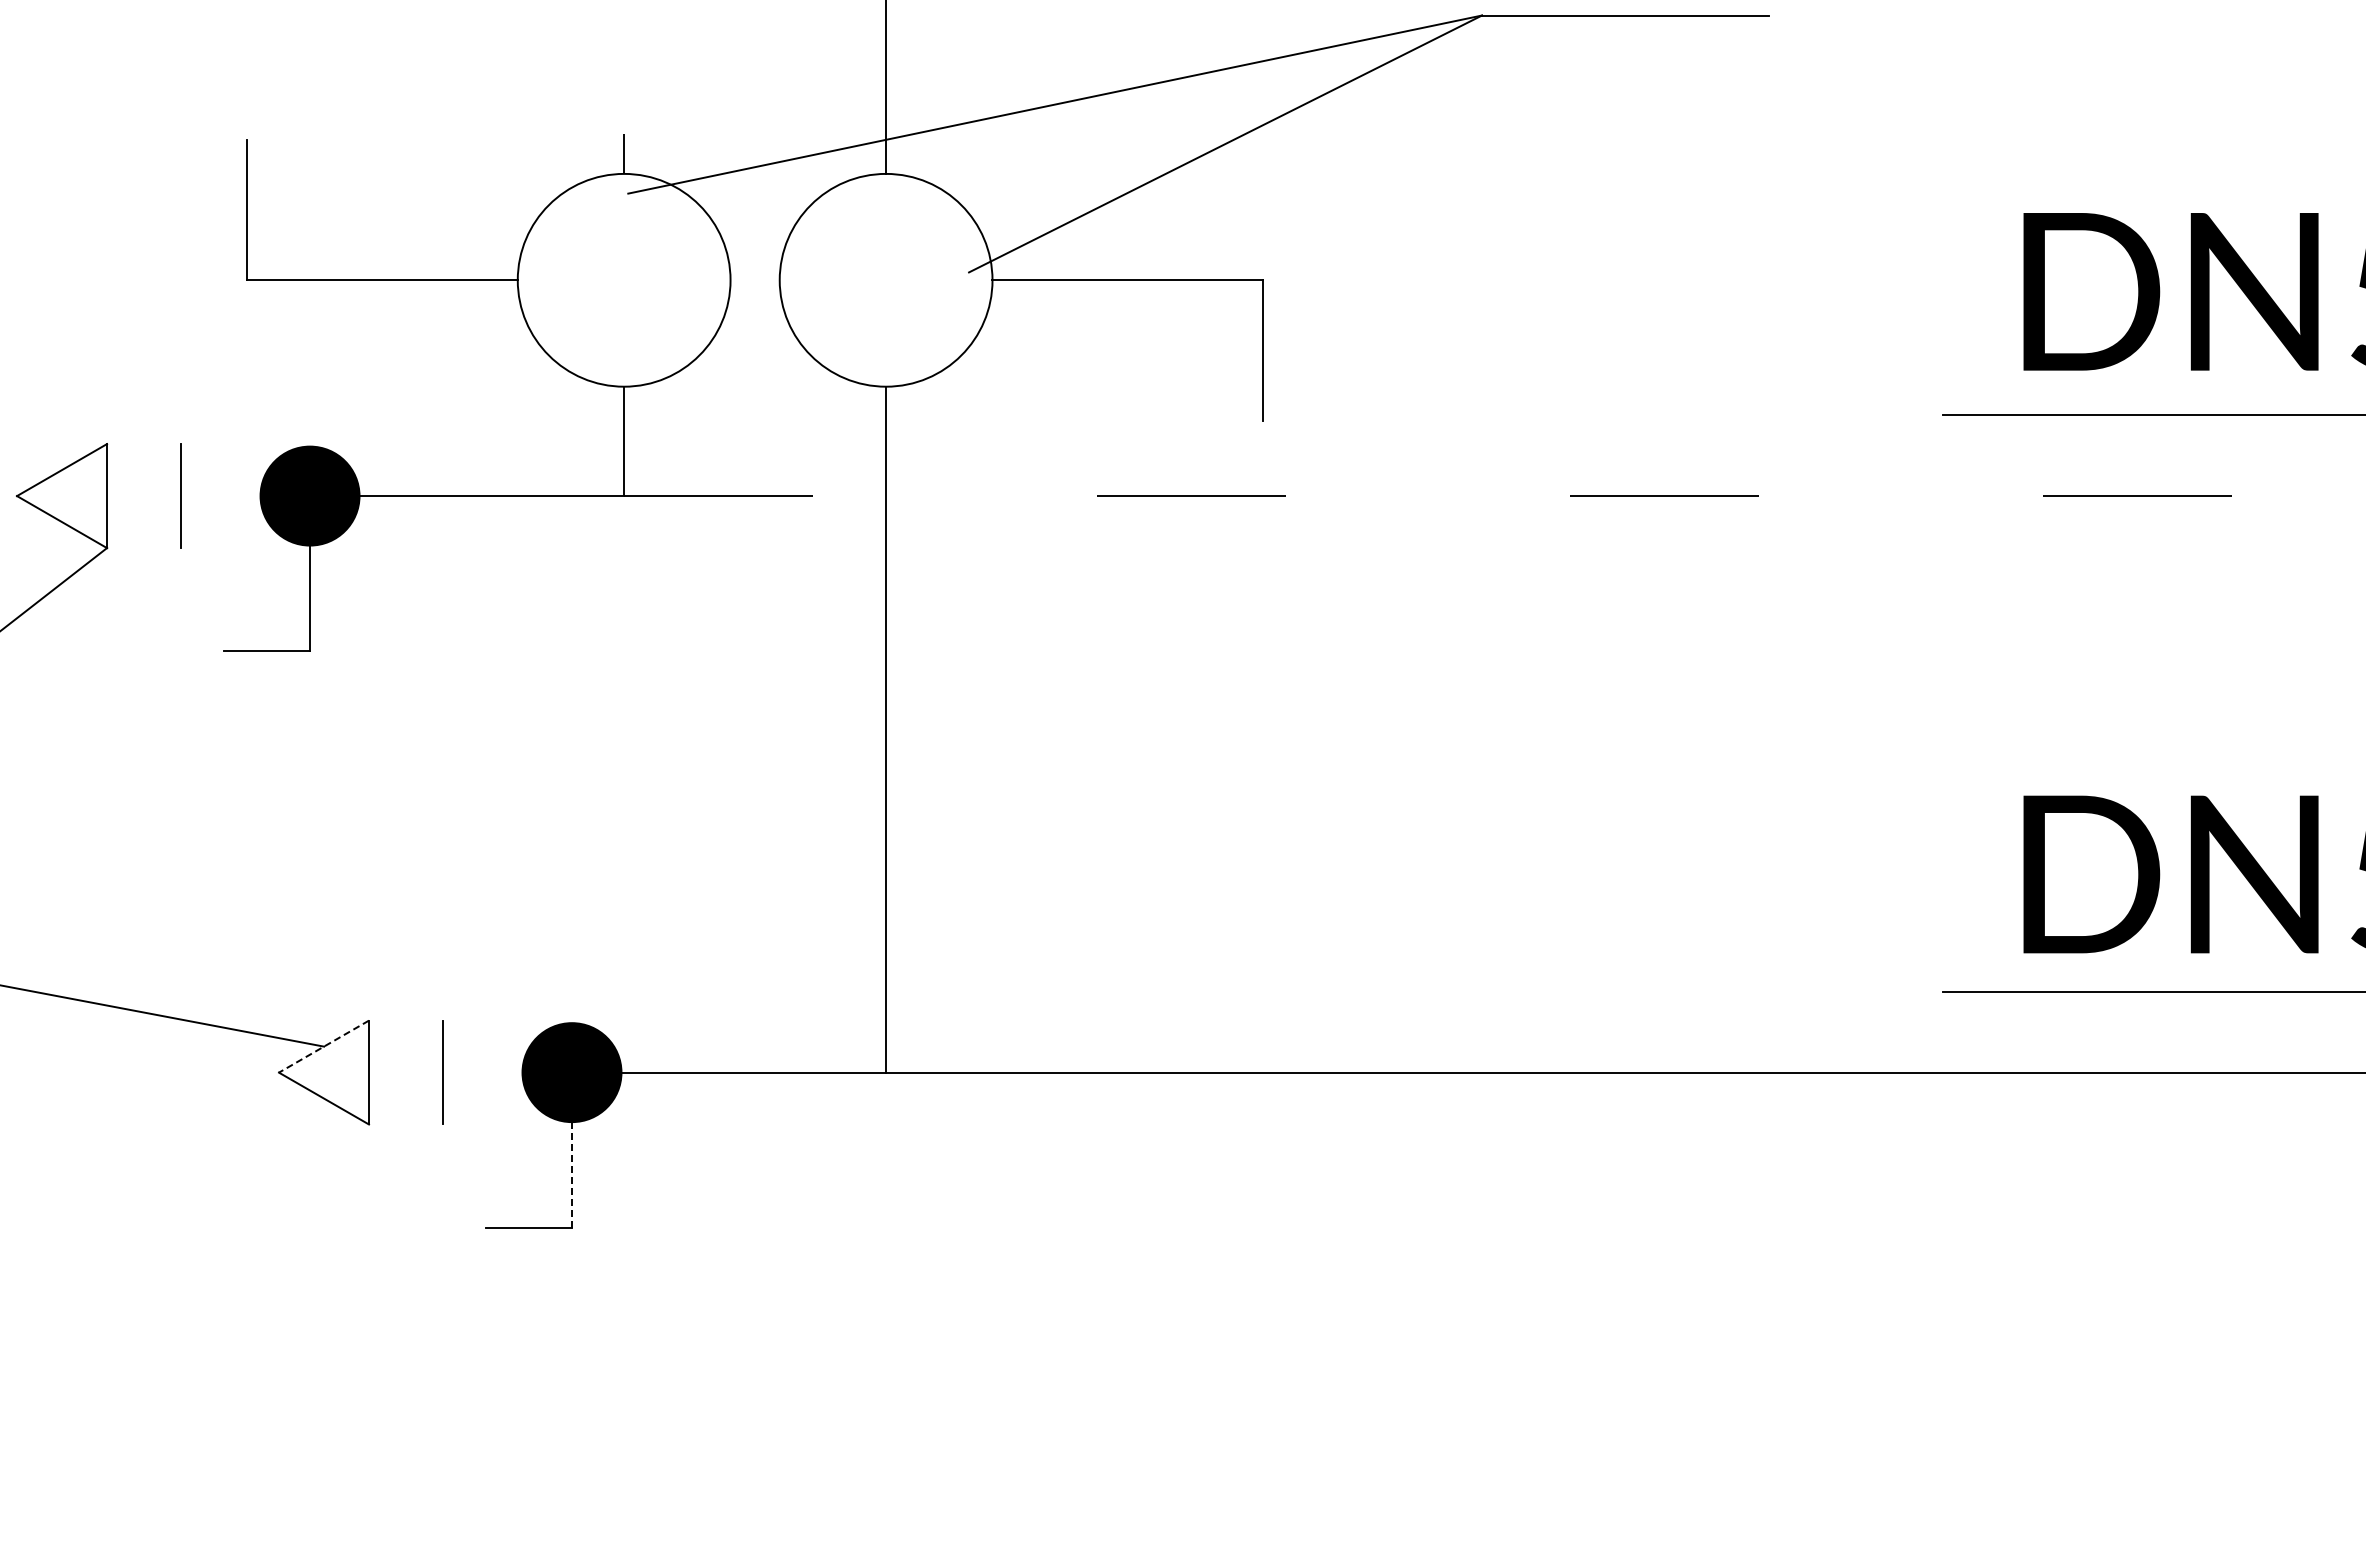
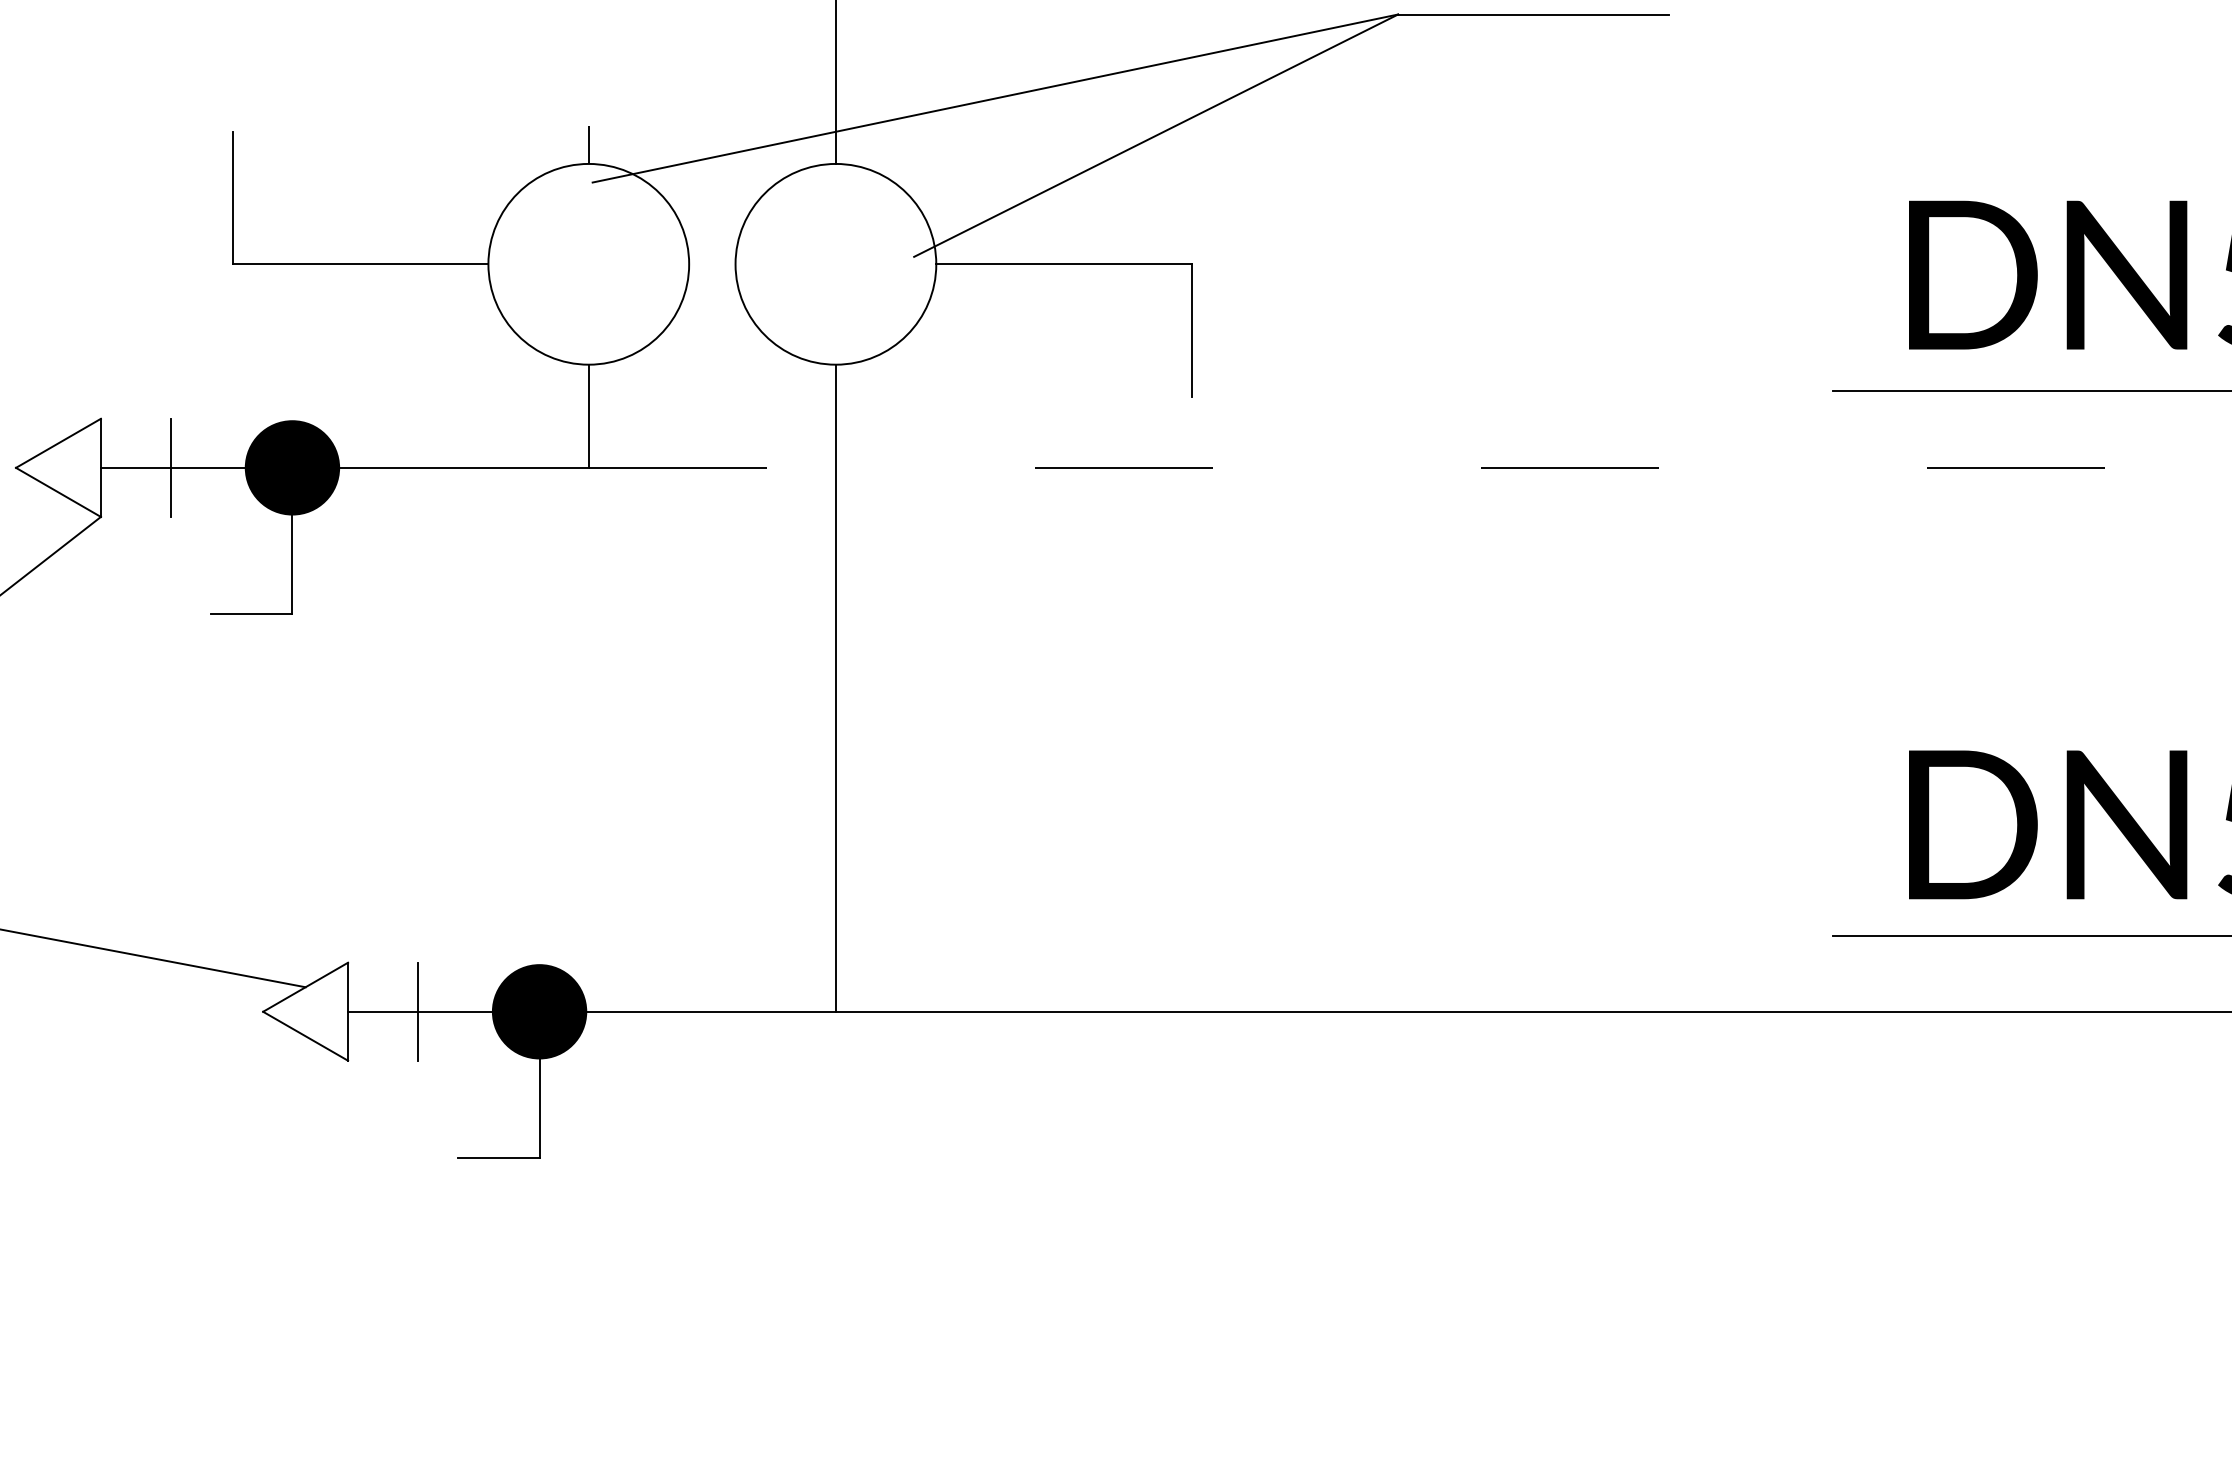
line: (183, 496) -> (173, 468), added
line: (323, 1046) -> (305, 987), dashed -> solid
line: (445, 1072) -> (420, 1011), added
line: (572, 1175) -> (540, 1108), dashed -> solid

